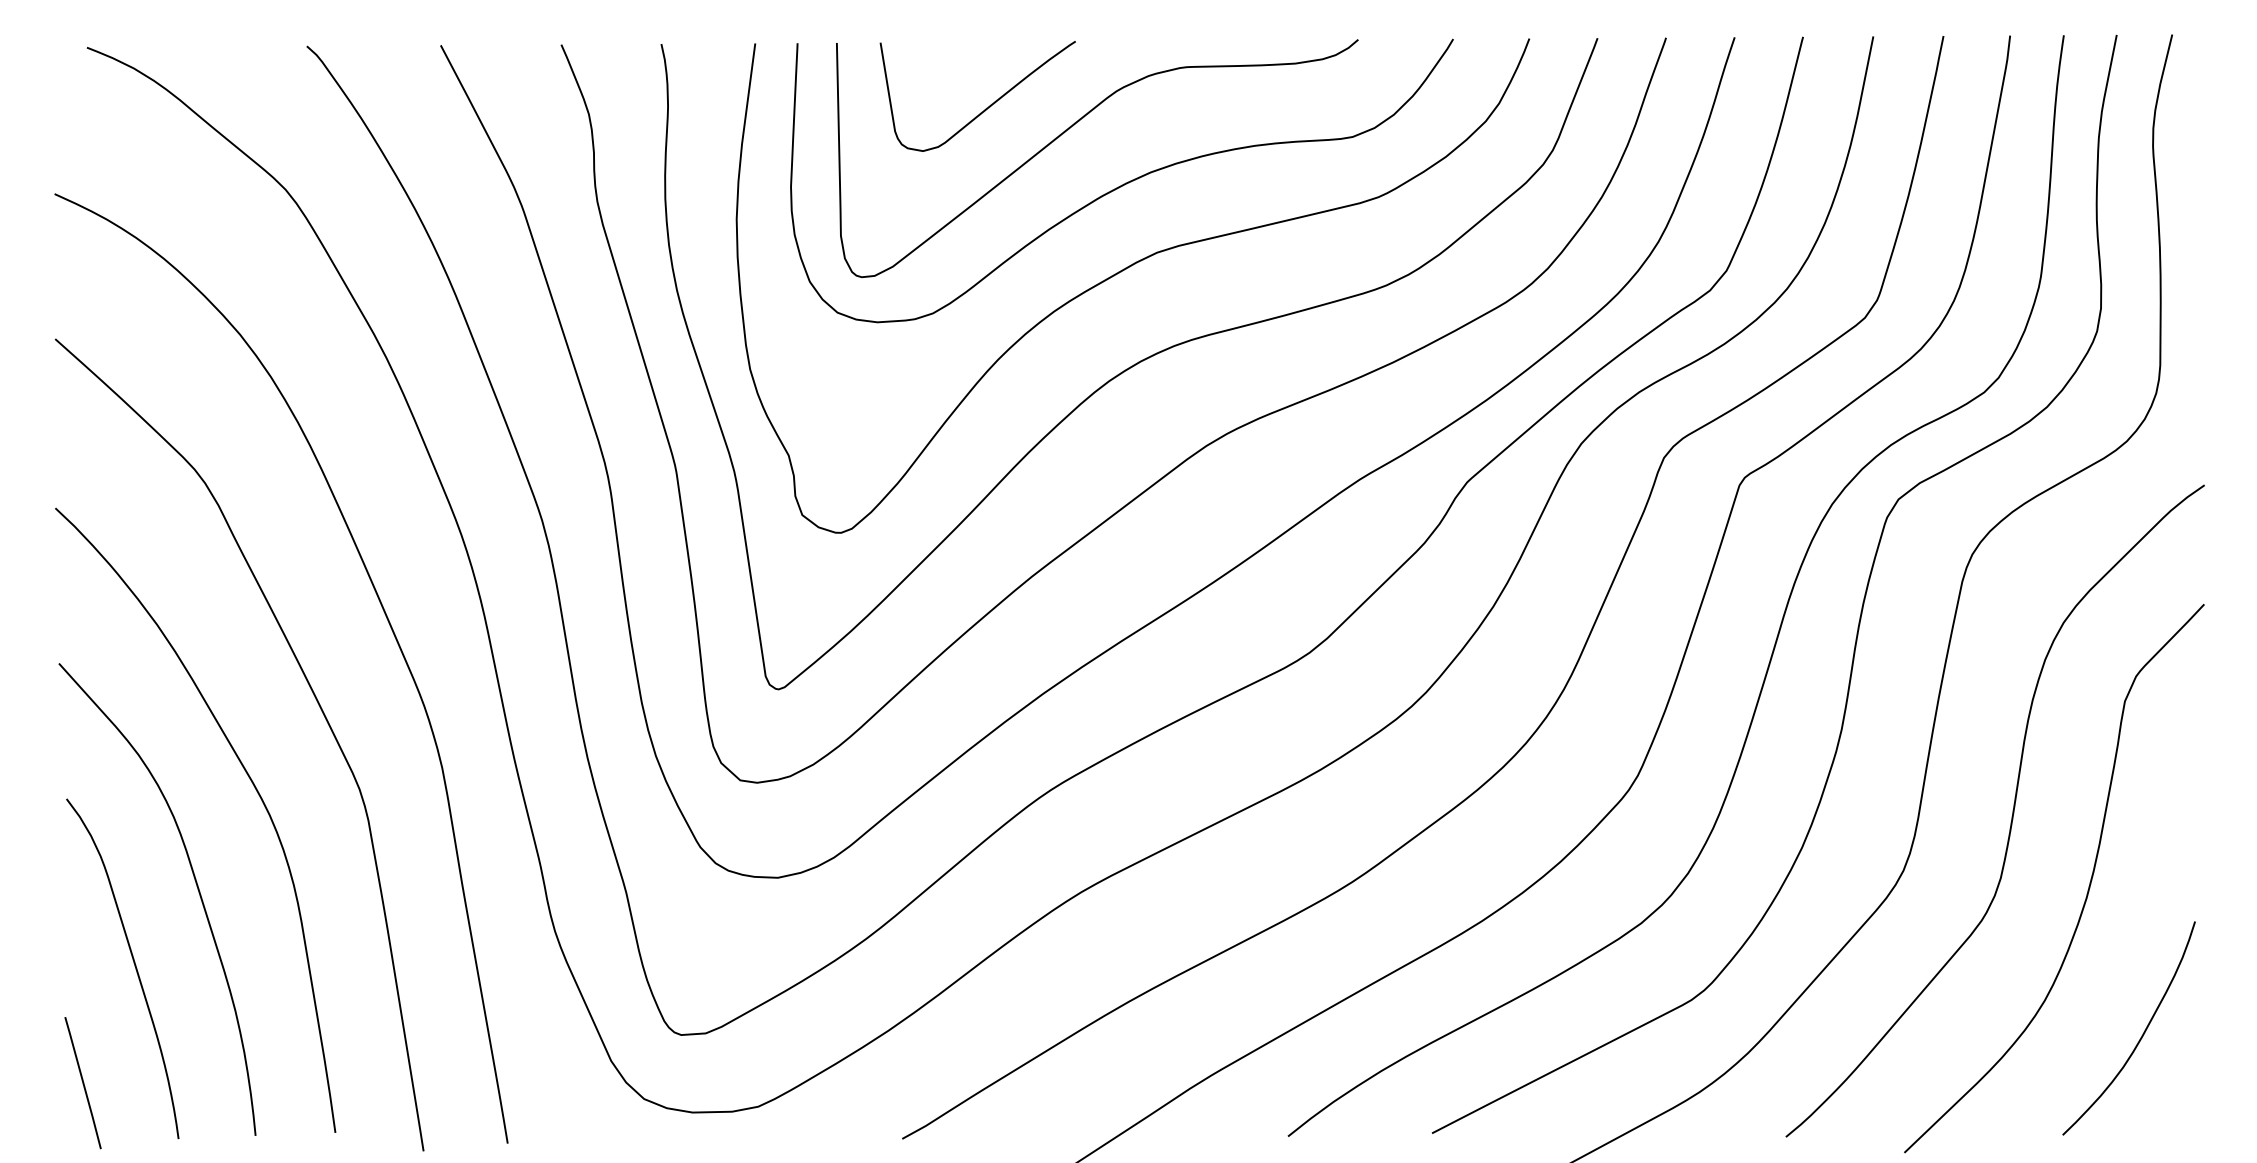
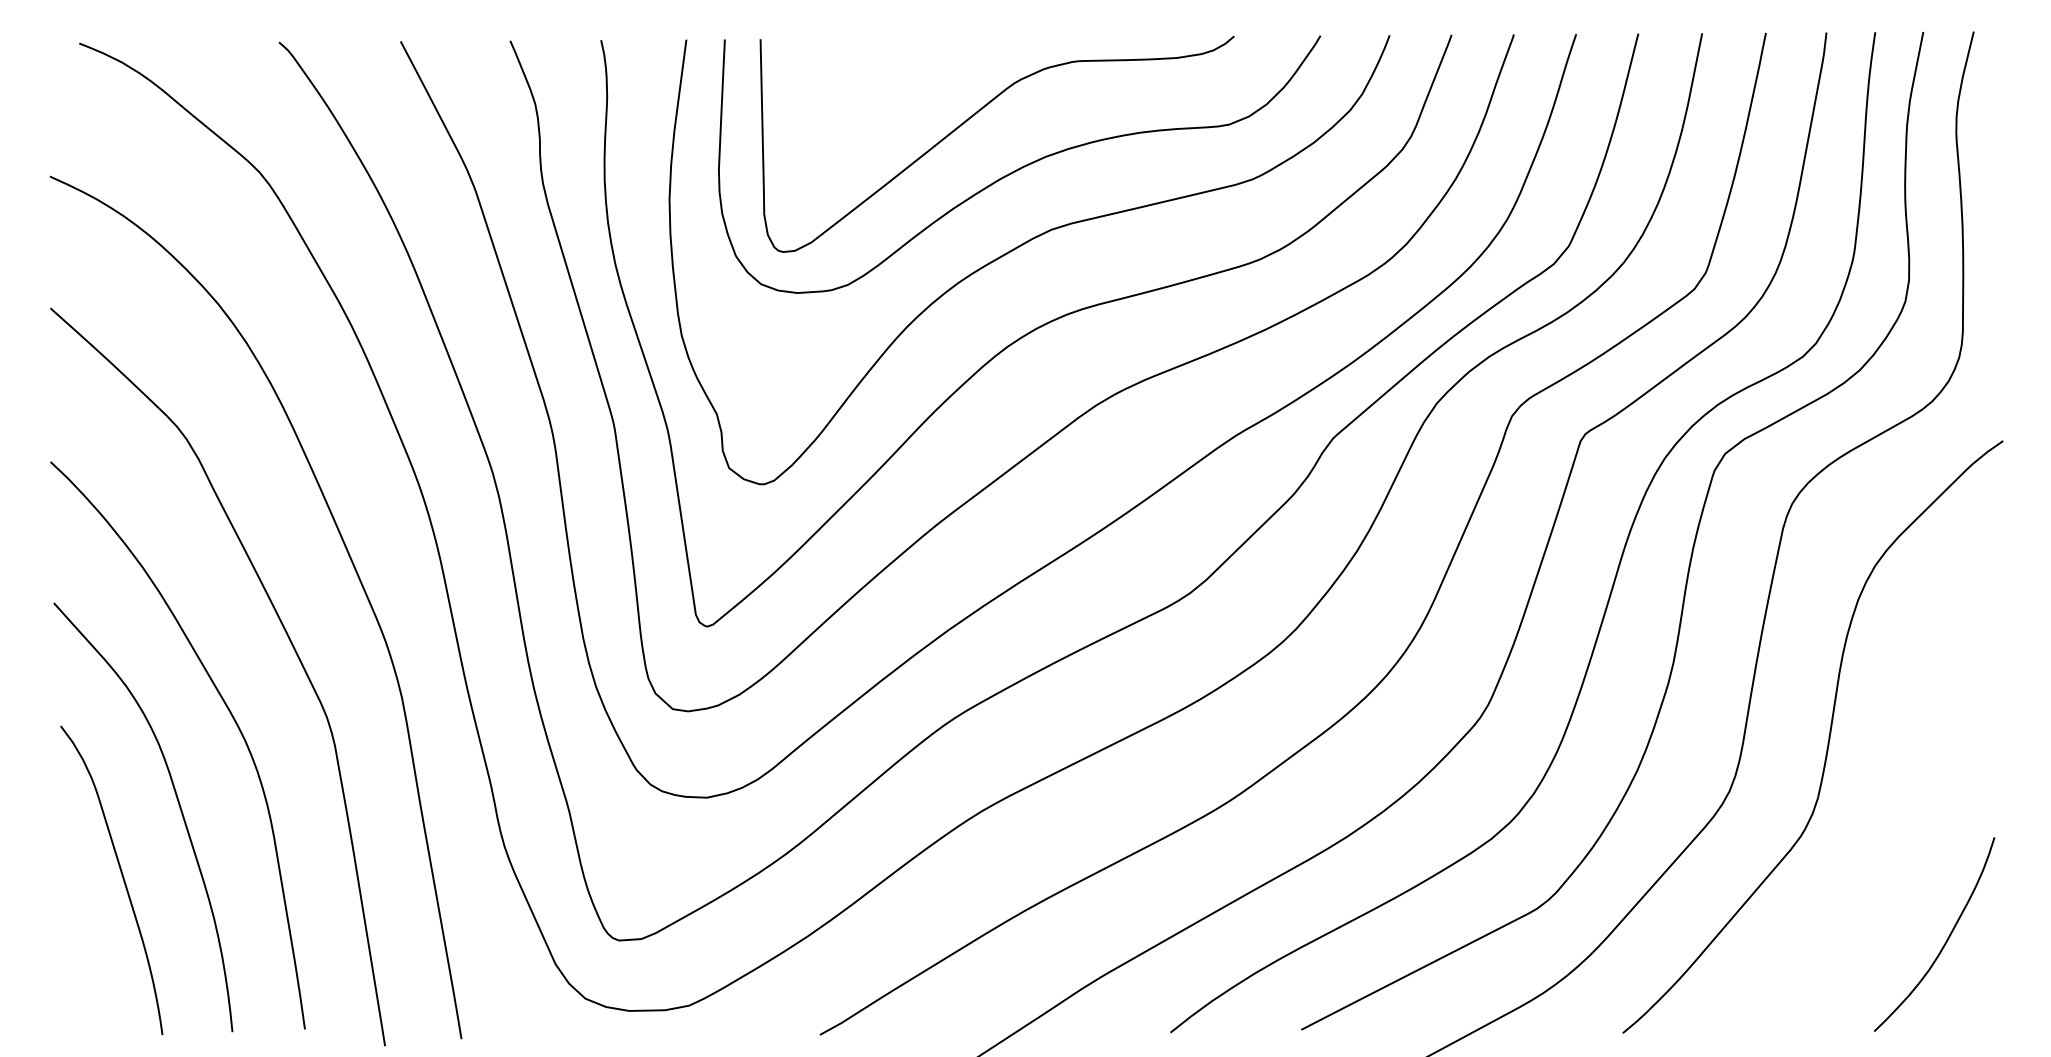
curve: (984, 109) -> (894, 99), removed
curve: (2088, 886) -> (1897, 805), removed
line: (82, 1083) -> (75, 984), removed

